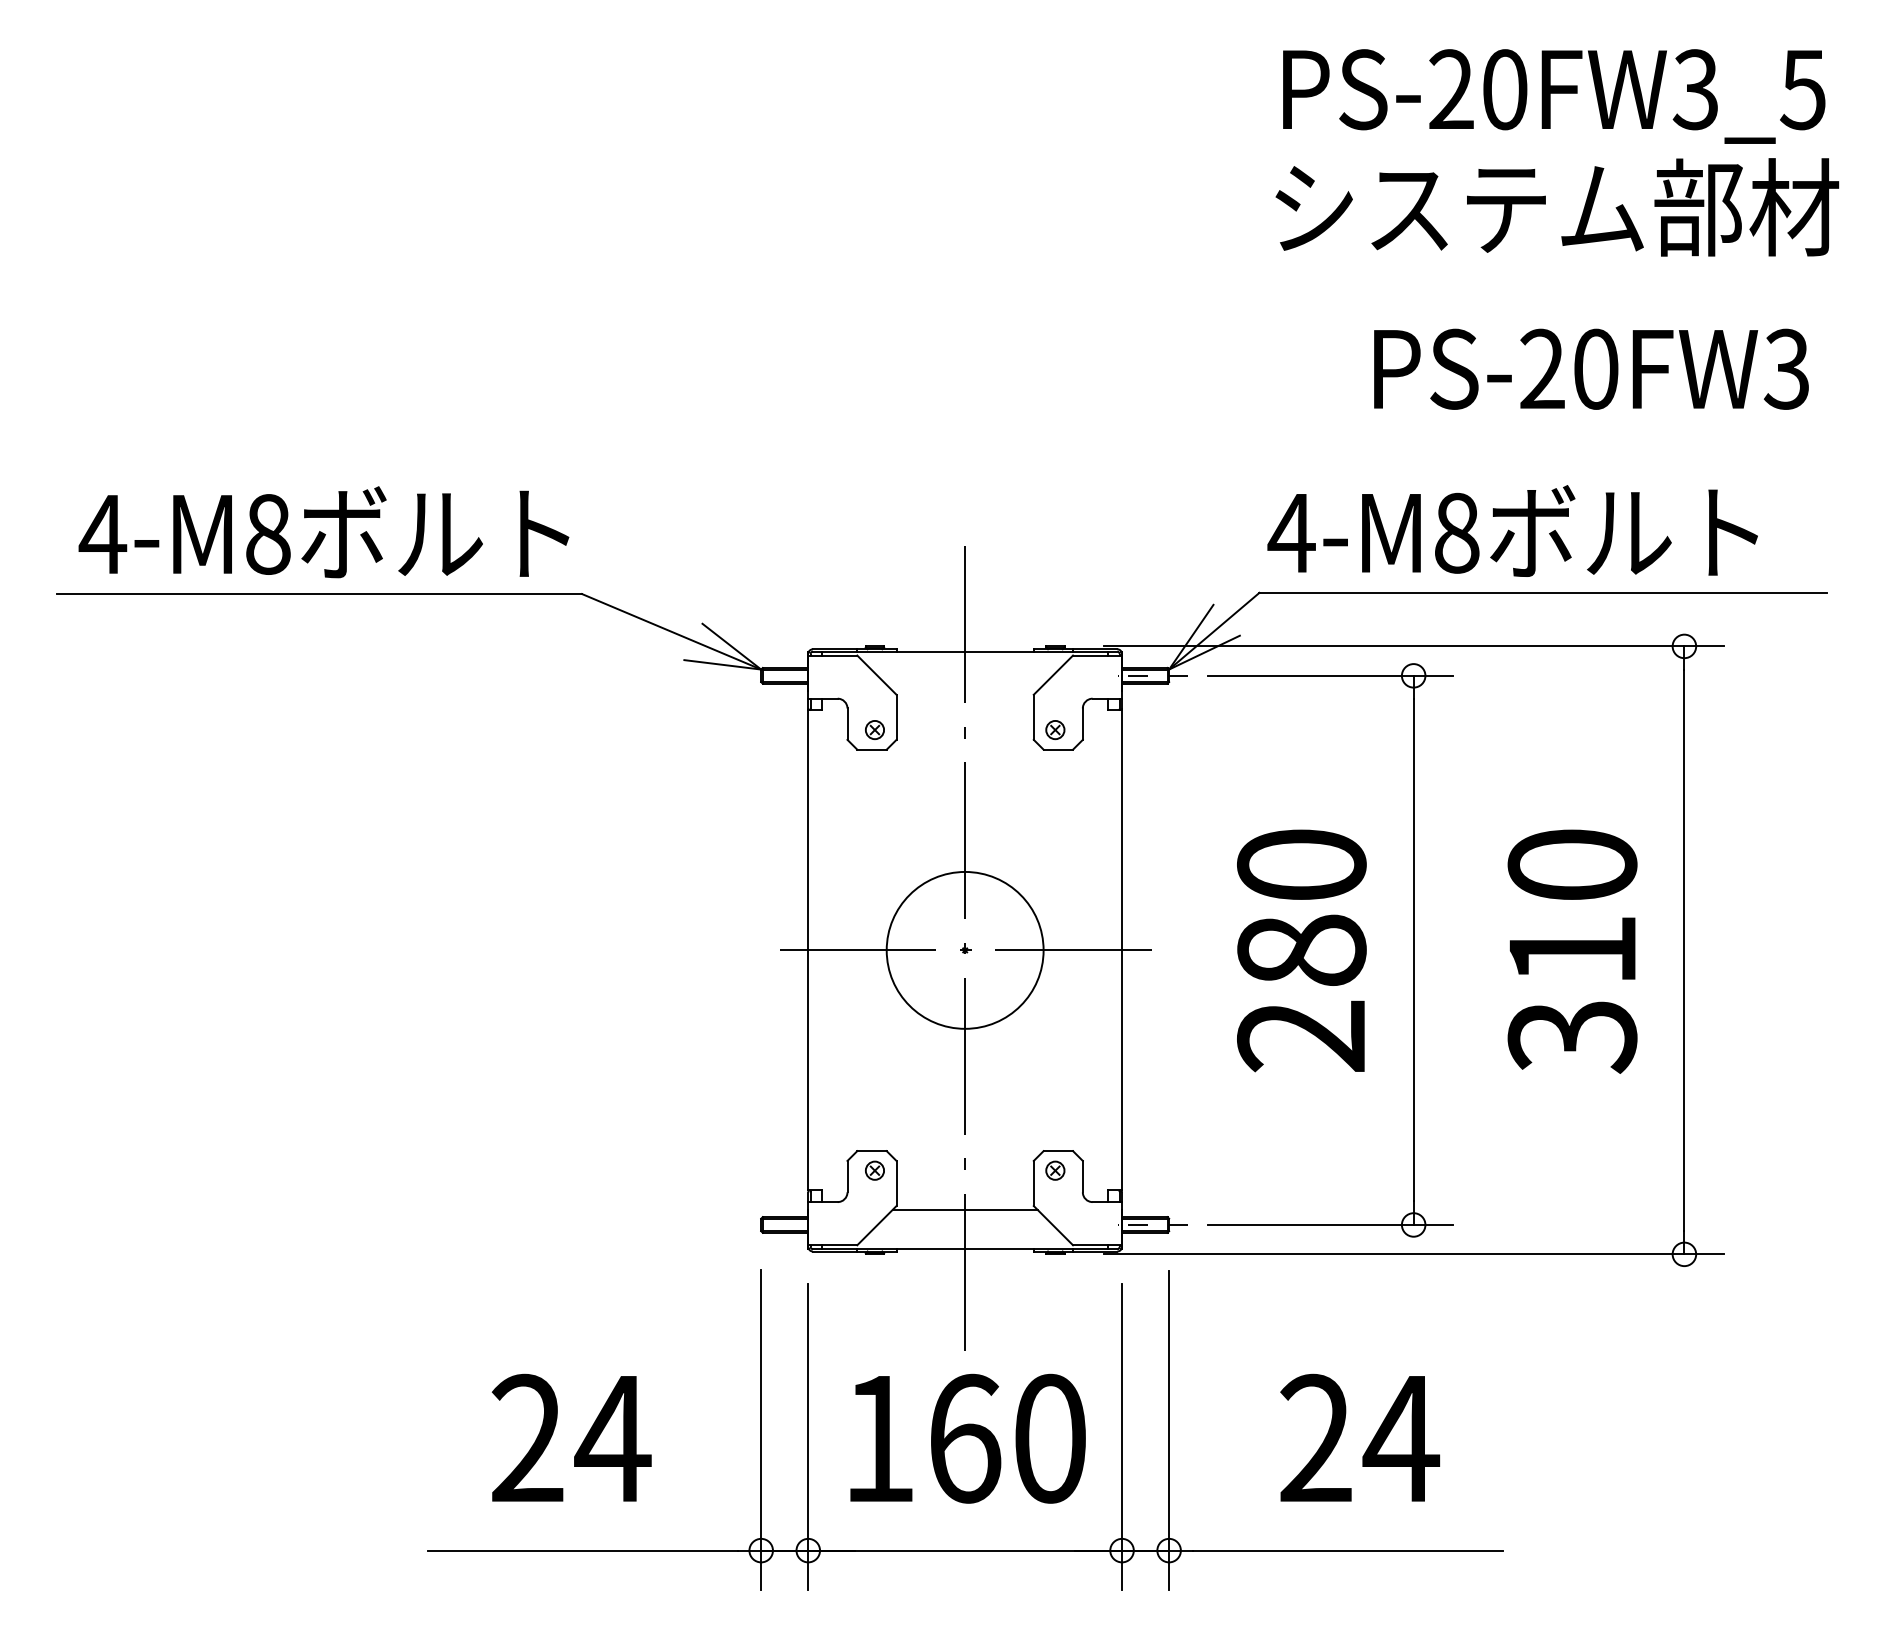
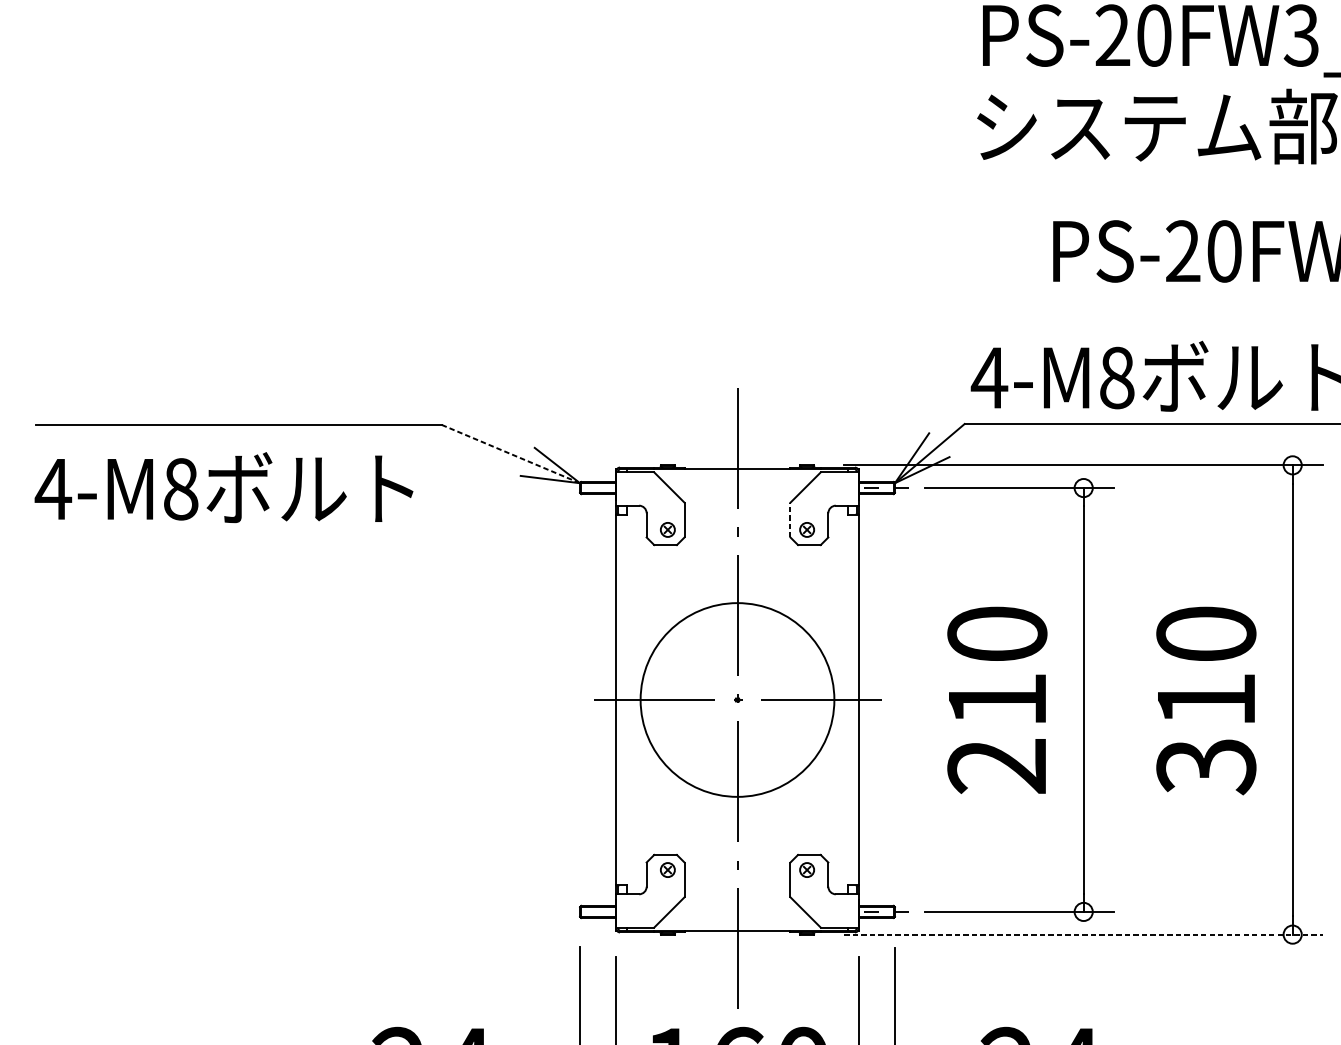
text: (323, 532) -> (223, 487), moved
line: (672, 631) -> (511, 453), solid -> dashed
line: (1033, 717) -> (790, 520), solid -> dashed
circle: (964, 949) -> (736, 699), size x1.6
text: (1301, 949) -> (997, 699), 280 -> 210
line: (964, 1209) -> (736, 899), removed
line: (1413, 1254) -> (1083, 934), solid -> dashed

